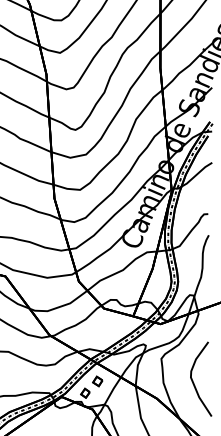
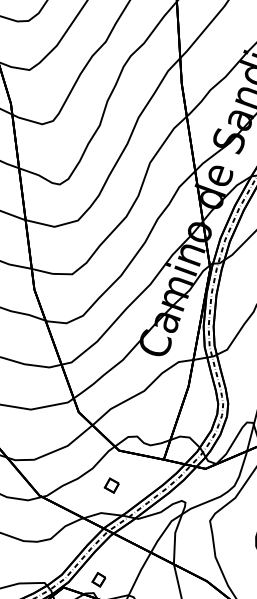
part: (97, 381) -> (111, 485), moved

